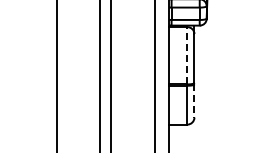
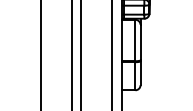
line: (187, 55) -> (135, 40), dashed -> solid
line: (194, 100) -> (140, 72), dashed -> solid

